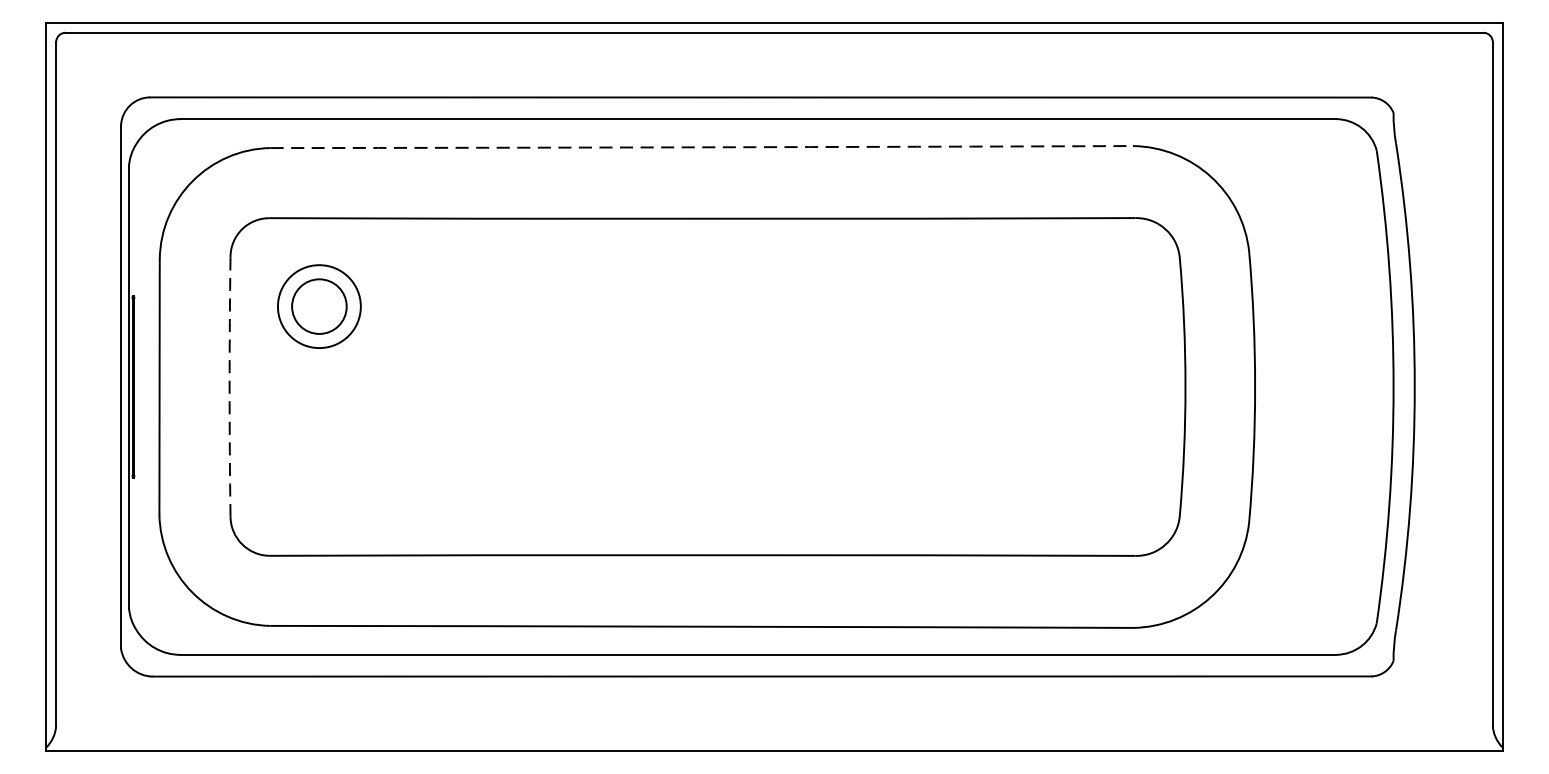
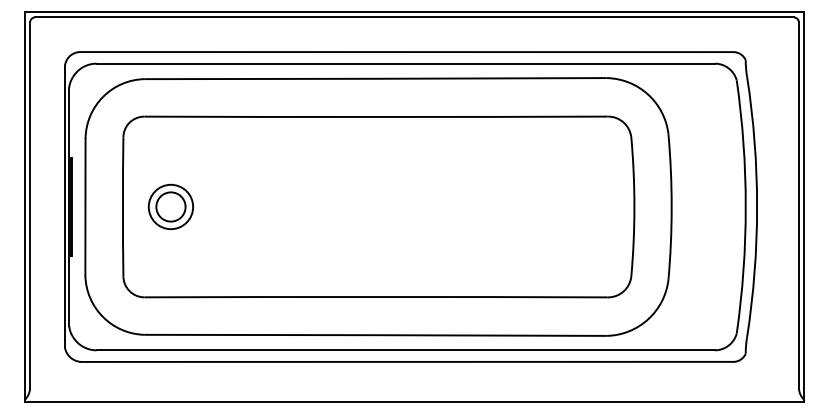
arc: (701, 146) -> (375, 78), dashed -> solid
part: (318, 305) -> (170, 206), moved
arc: (228, 387) -> (122, 207), dashed -> solid

